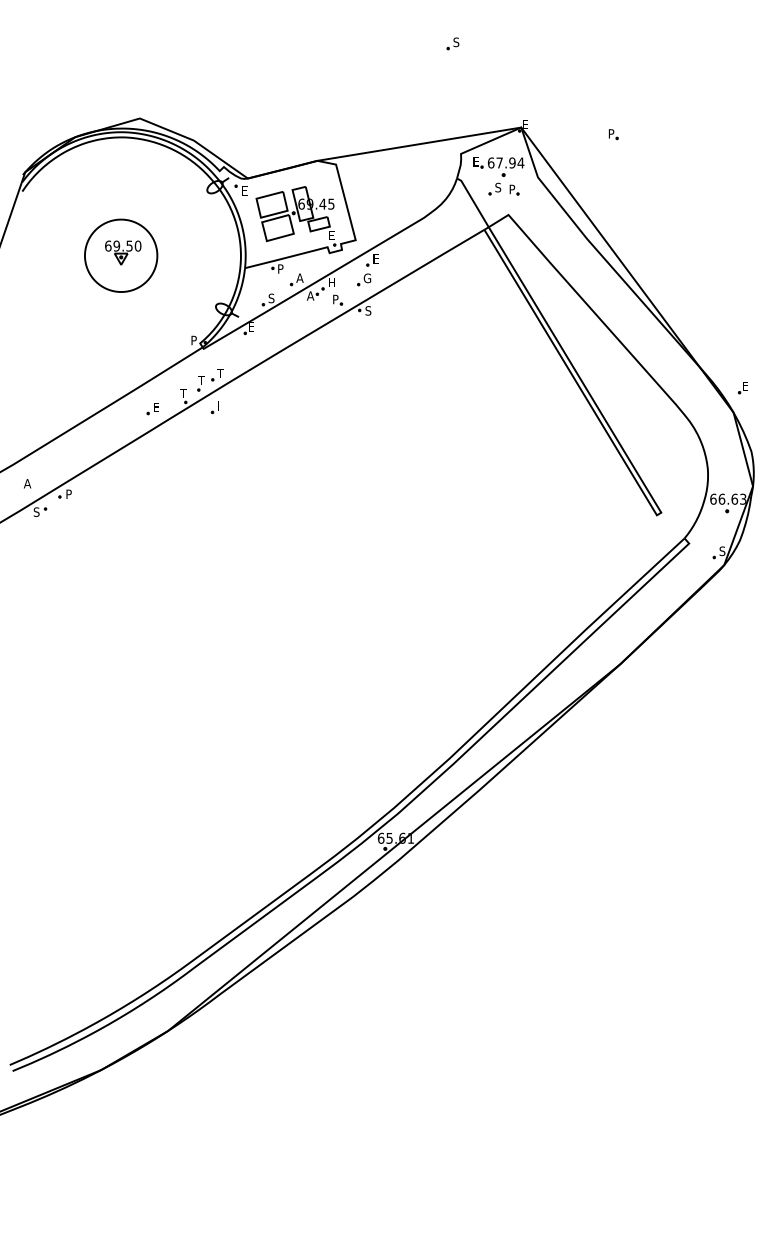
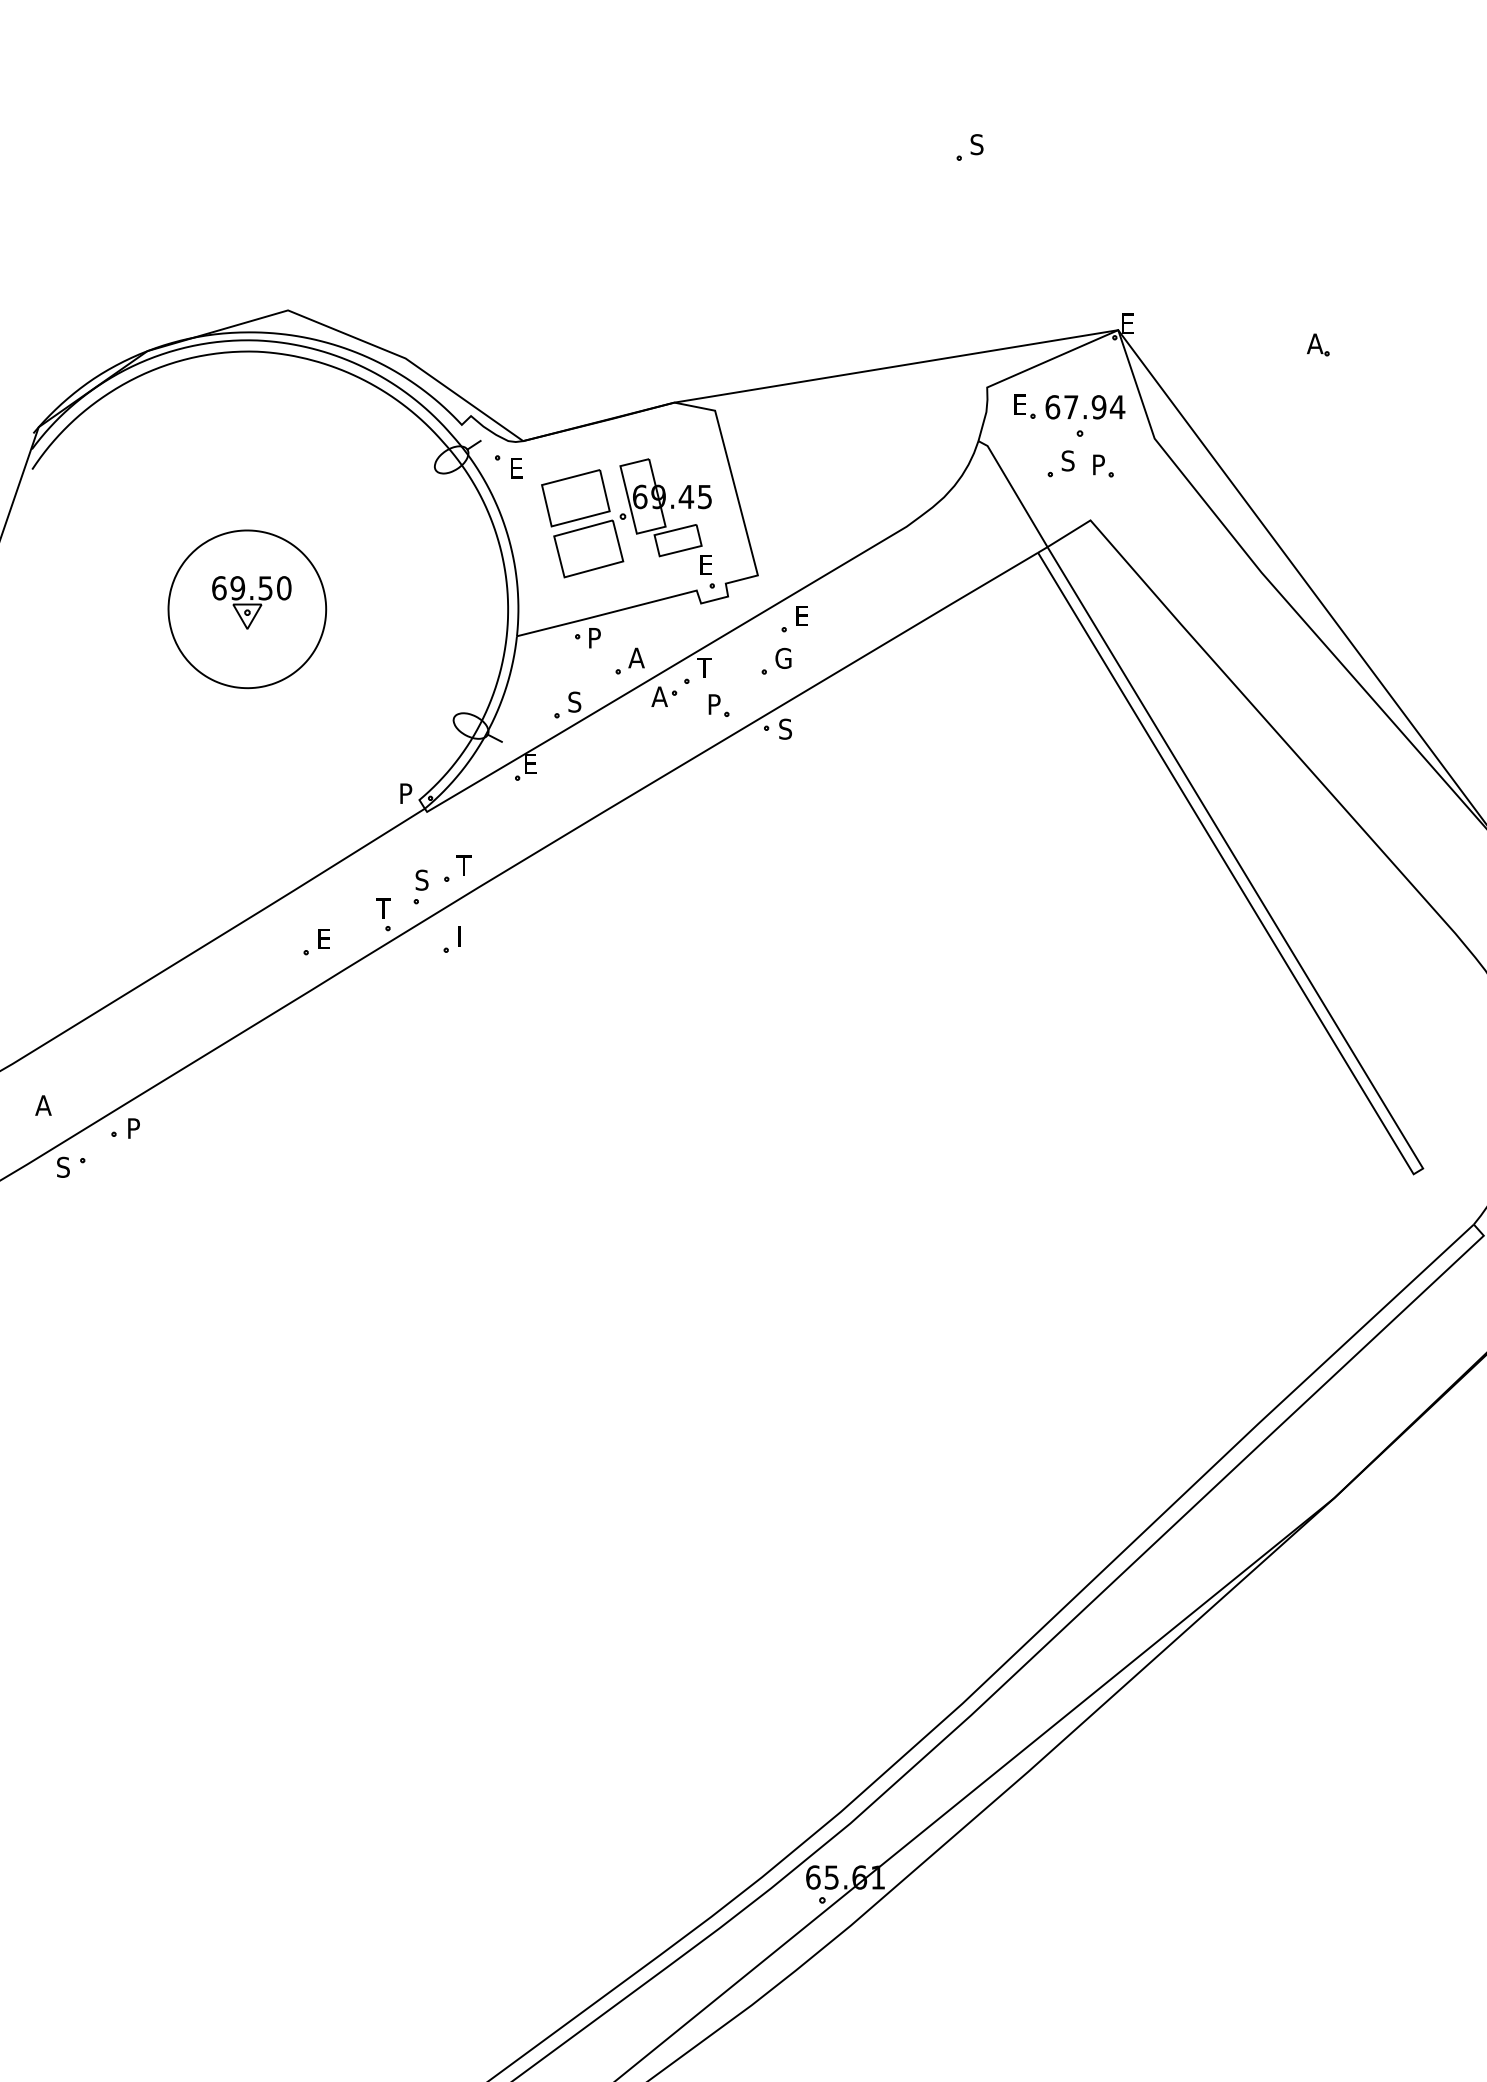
text: (611, 133) -> (1314, 343), P -> A
text: (331, 282) -> (705, 667), H -> T
text: (201, 380) -> (422, 880), T -> S

